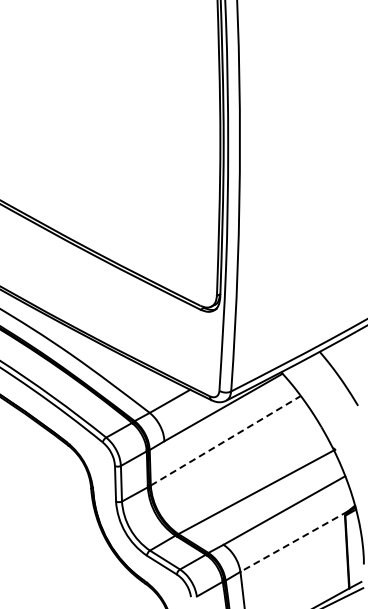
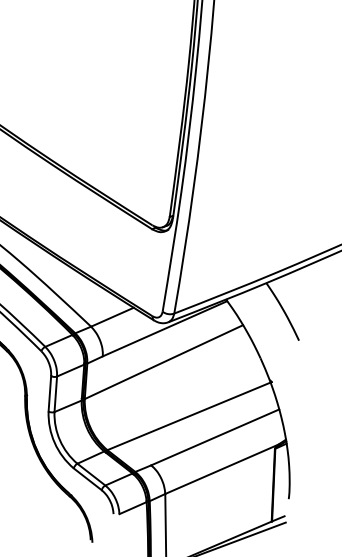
line: (226, 440) -> (164, 361), dashed -> solid
line: (294, 541) -> (222, 469), dashed -> solid

